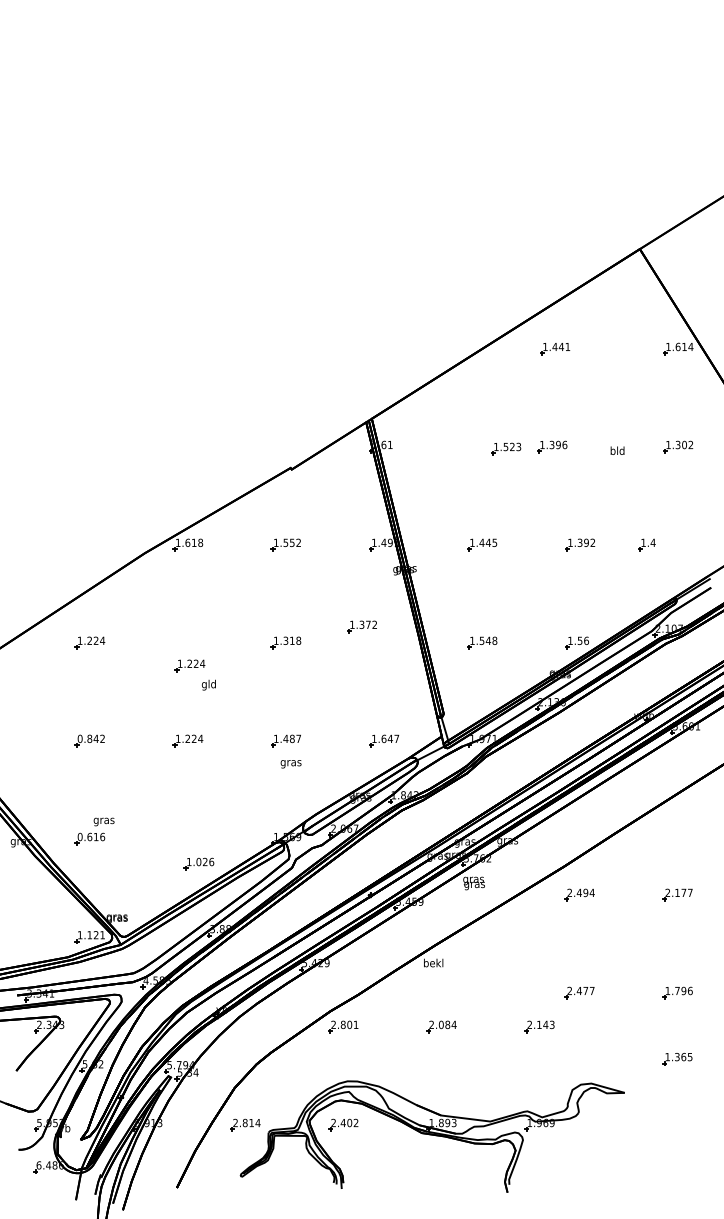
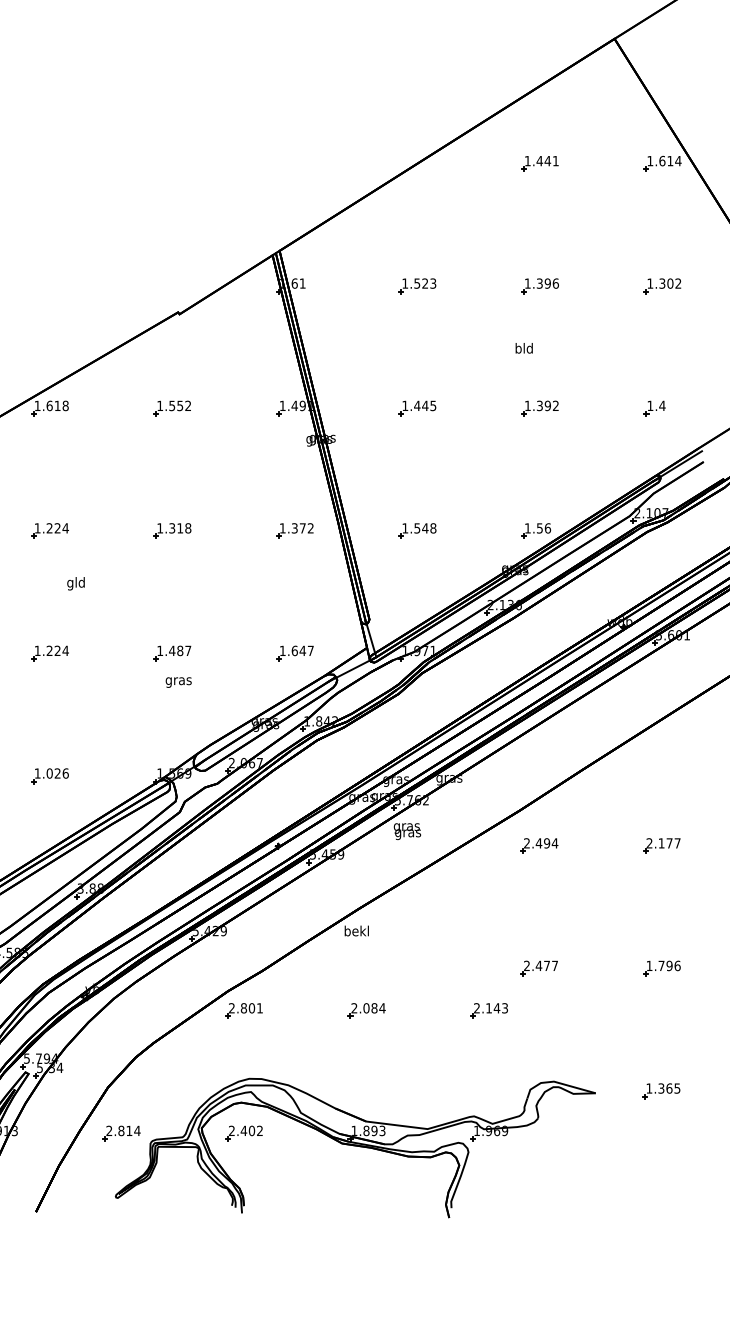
part: (555, 349) -> (540, 164), moved
part: (552, 446) -> (540, 285), moved
part: (506, 448) -> (417, 285), moved
text: (617, 450) -> (524, 347), moved
part: (646, 544) -> (654, 407), moved
part: (361, 626) -> (294, 530), moved
part: (189, 665) -> (49, 530), moved
part: (198, 863) -> (49, 775), moved
part: (677, 1059) -> (661, 1091), moved

